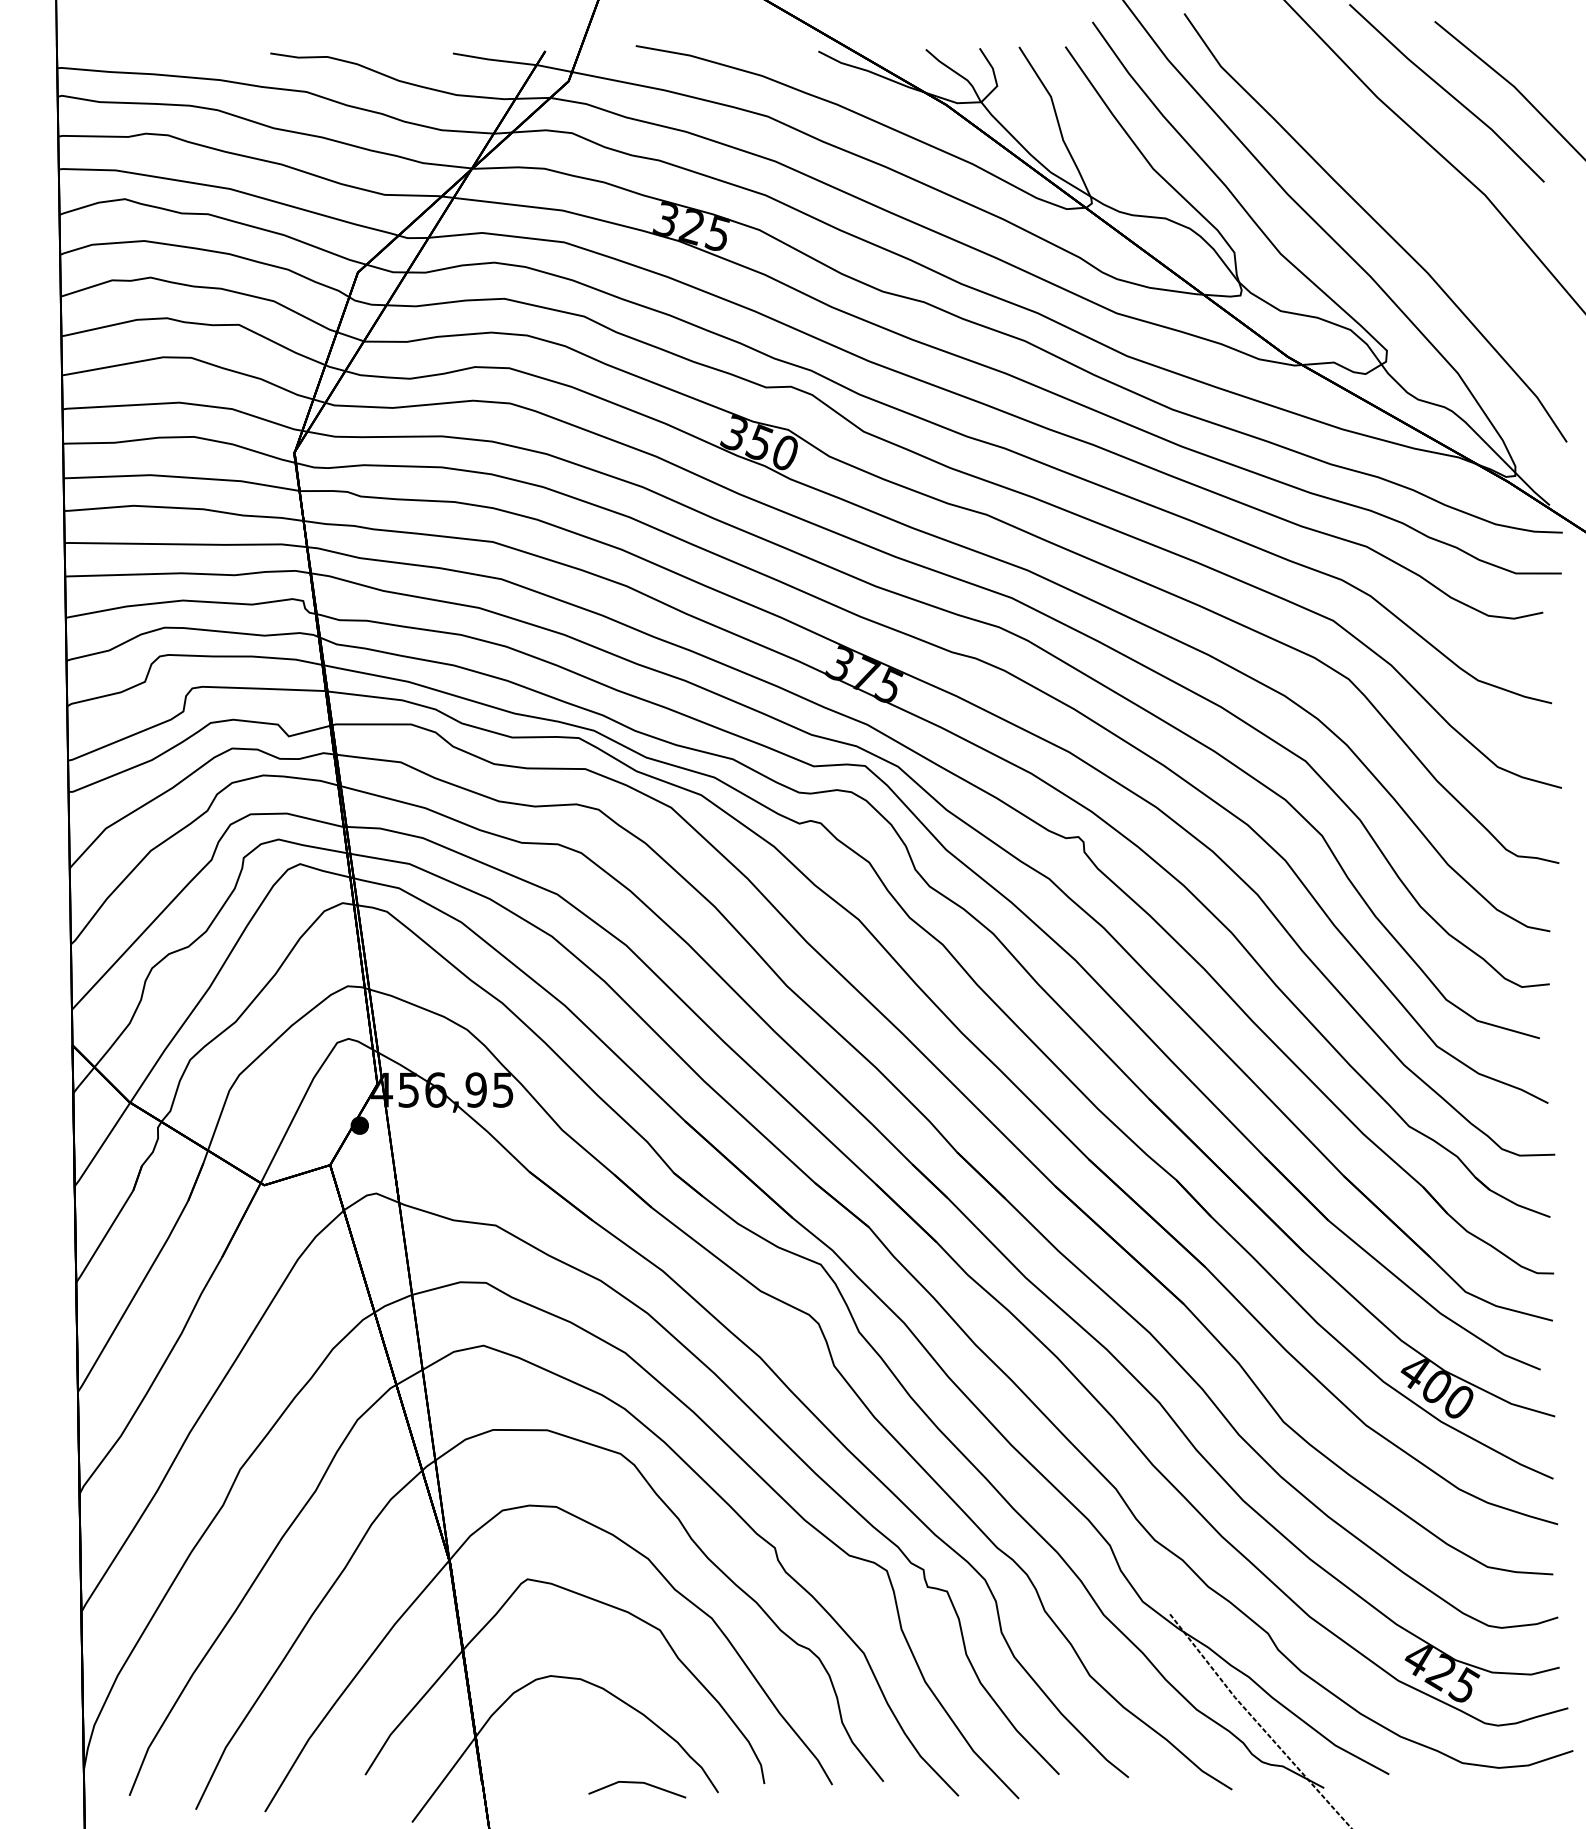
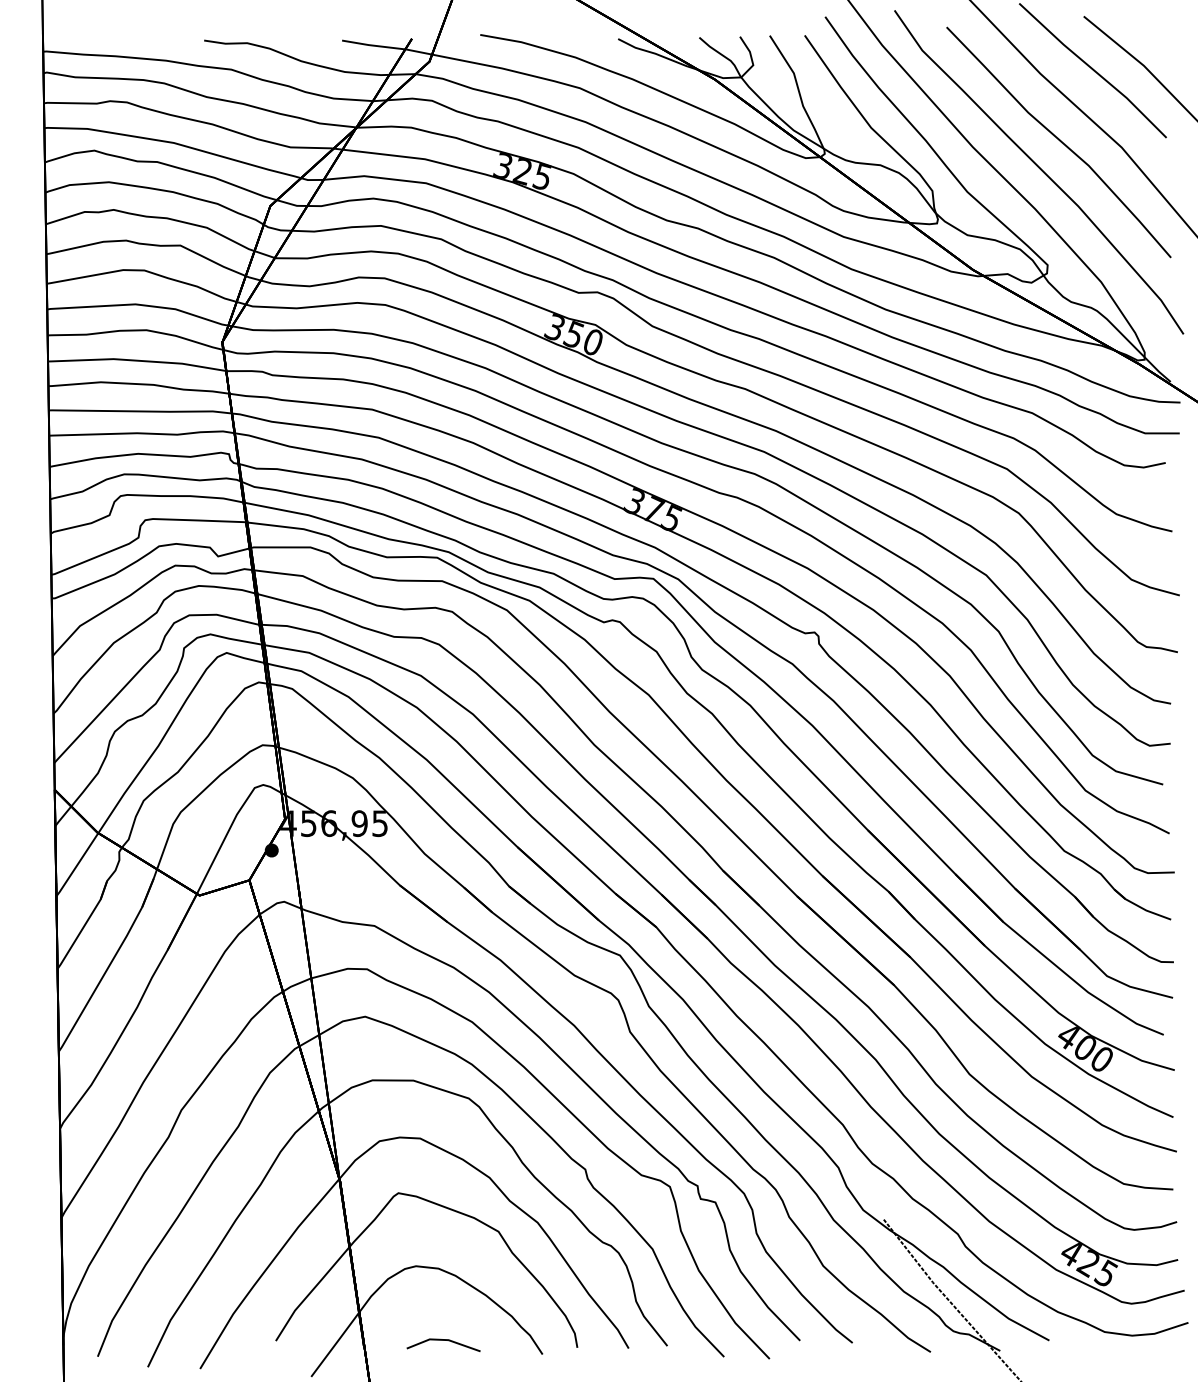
curve: (1402, 186) -> (1059, 141), added
line: (637, 1783) -> (443, 1340), moved

